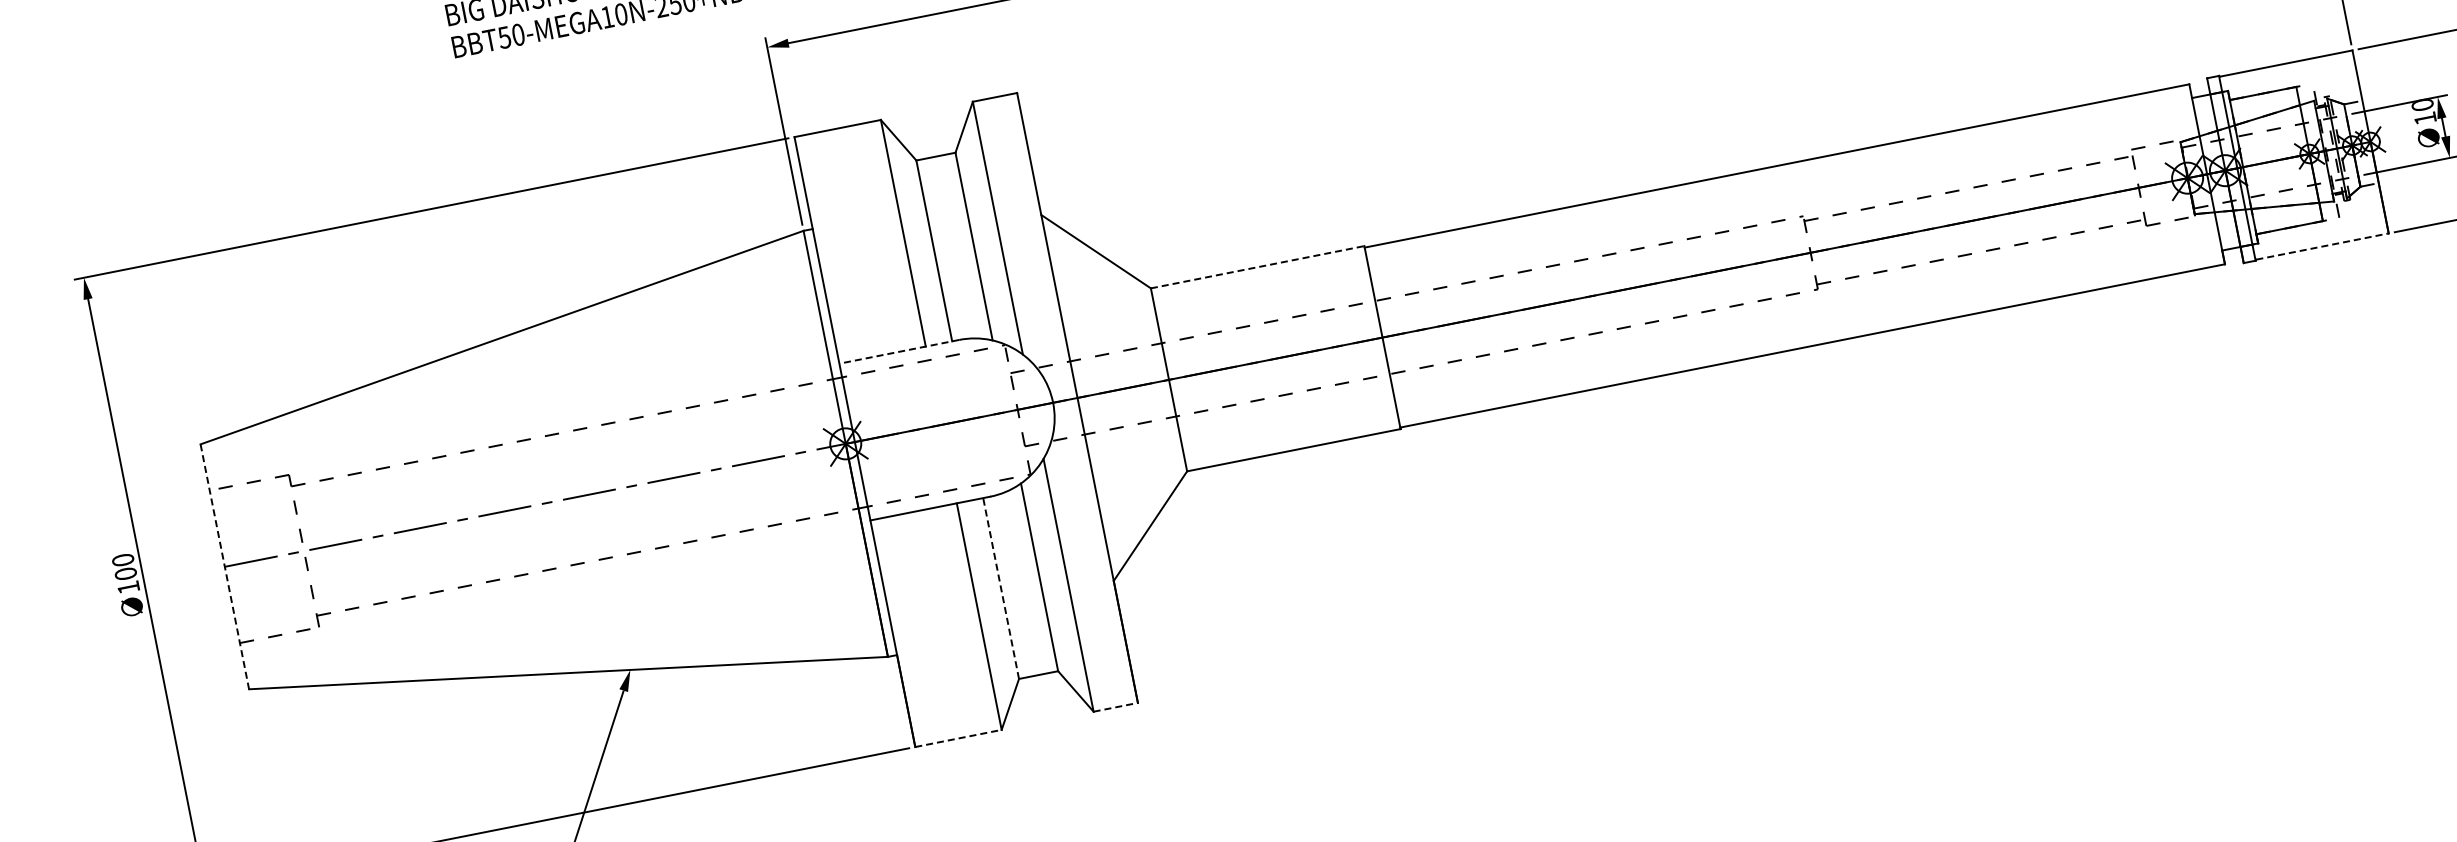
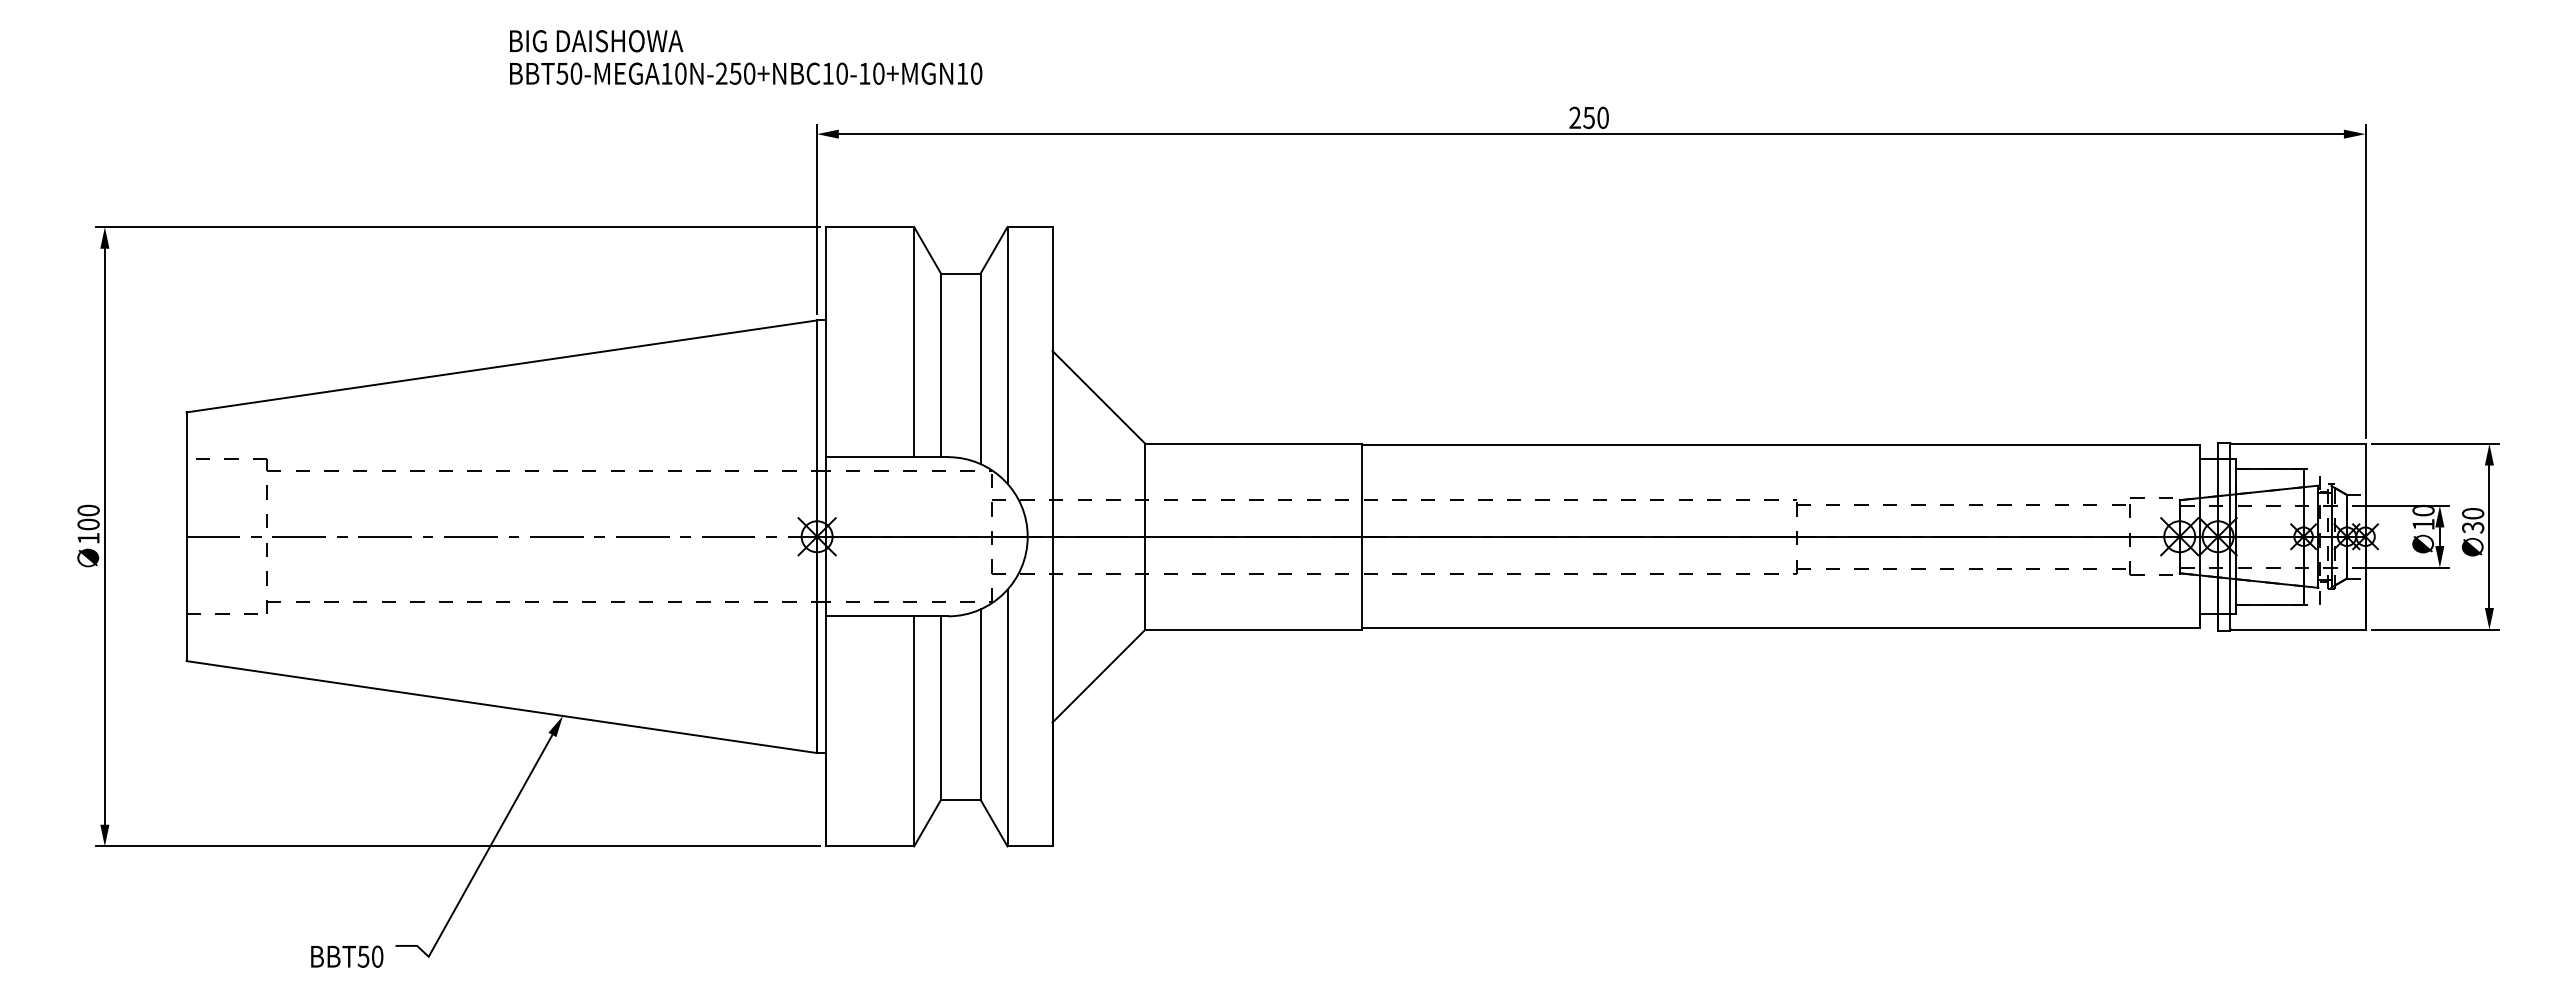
line: (2322, 246) -> (2298, 629), dashed -> solid
line: (1258, 266) -> (1254, 443), dashed -> solid
line: (899, 352) -> (887, 457), dashed -> solid
line: (224, 567) -> (186, 537), dashed -> solid
line: (1000, 588) -> (940, 708), dashed -> solid
line: (1116, 707) -> (1030, 846), dashed -> solid
line: (958, 738) -> (870, 846), dashed -> solid

